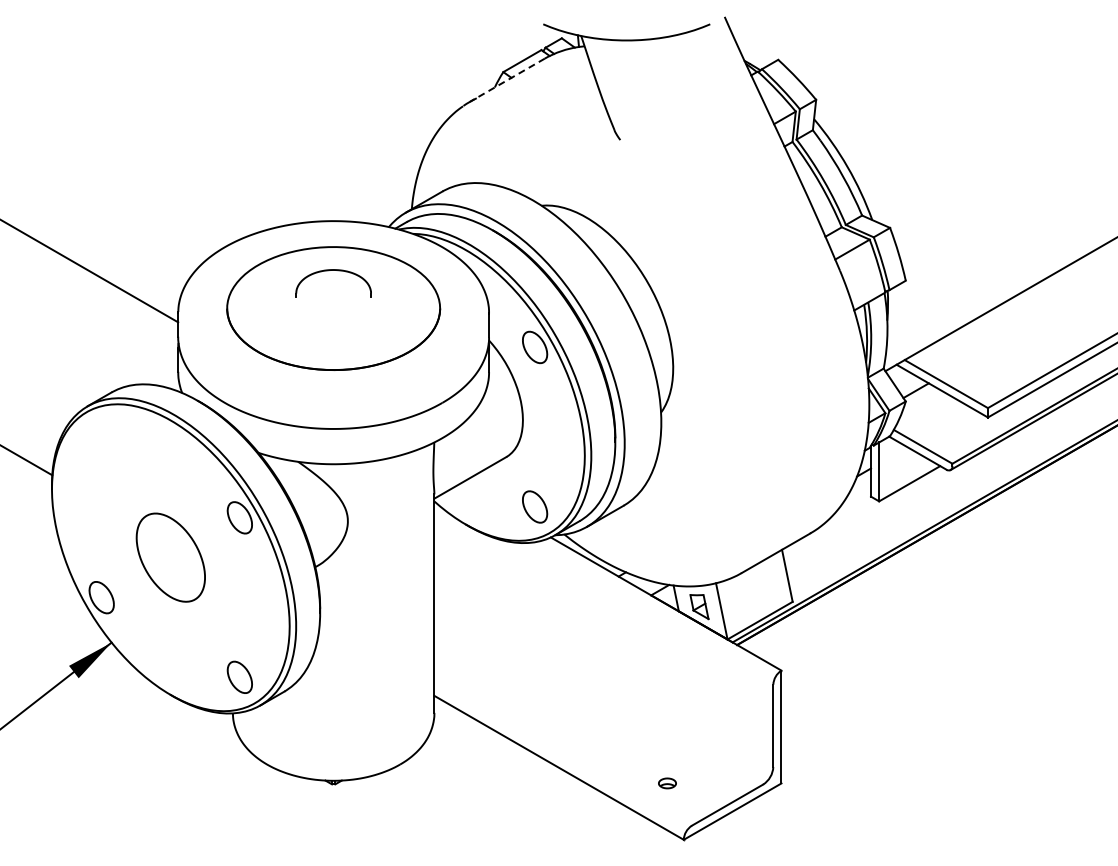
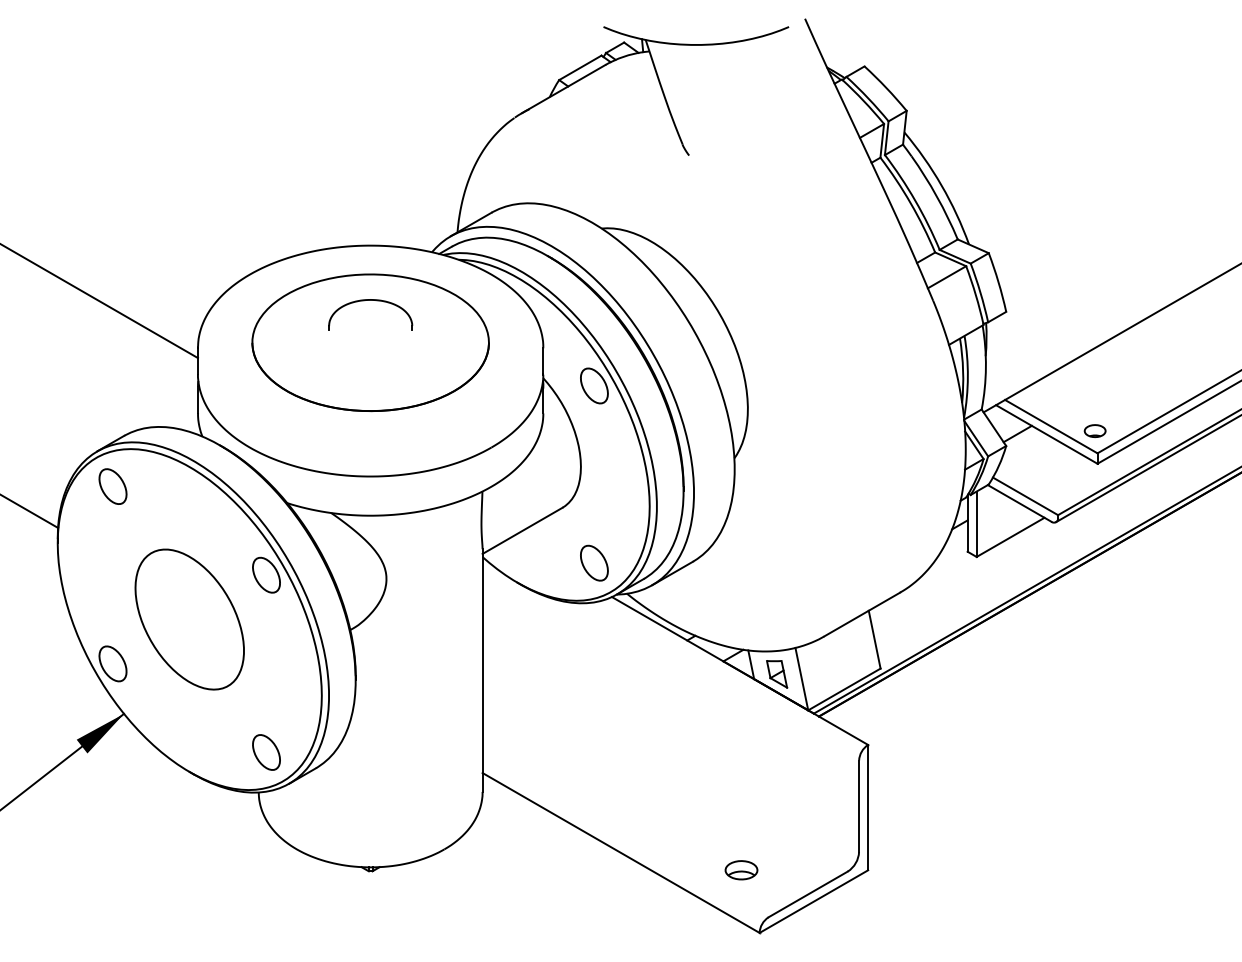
line: (506, 80) -> (562, 89), dashed -> solid
part: (985, 387) -> (1094, 430), added
part: (101, 437) -> (112, 485), added
part: (170, 557) -> (189, 619), size x1.43
part: (667, 783) -> (741, 870), size x1.67

